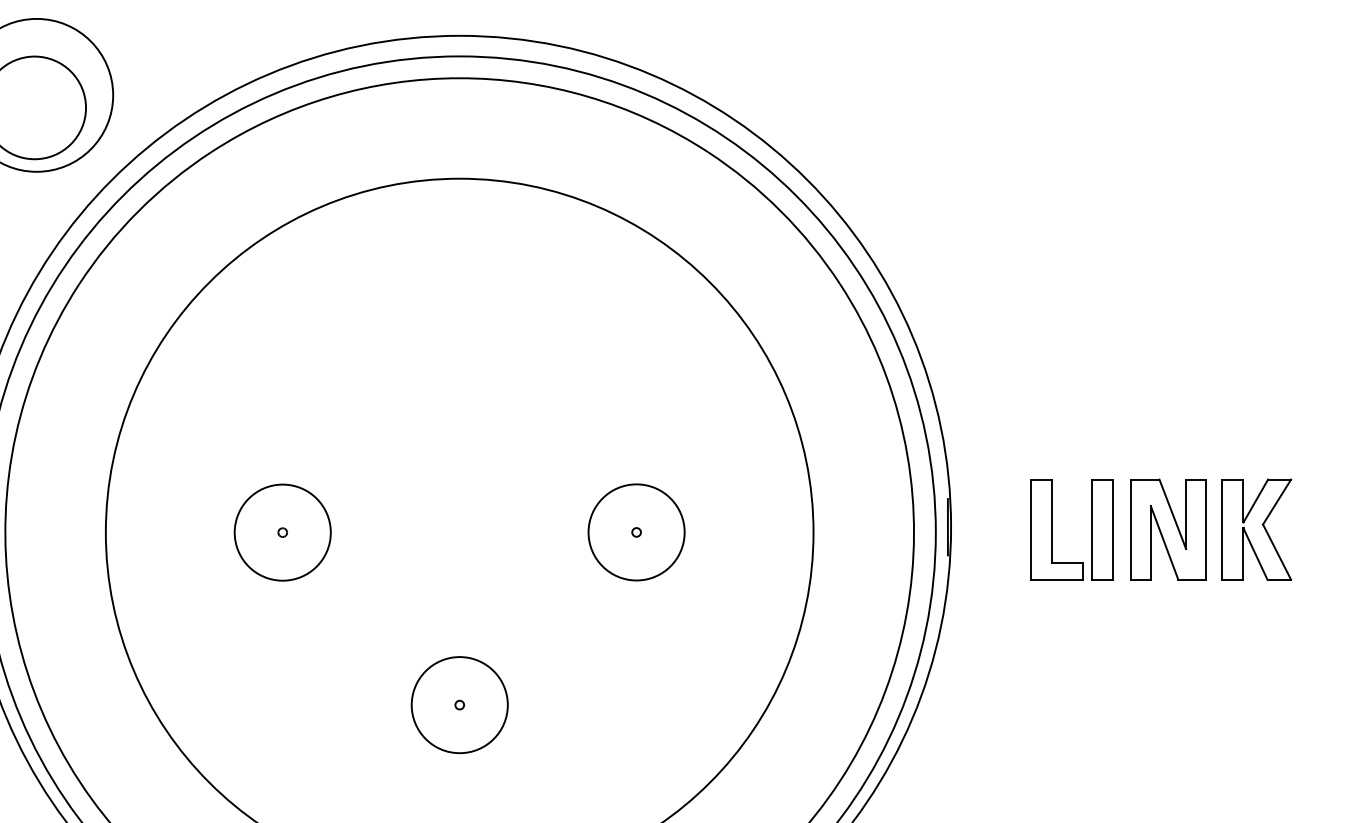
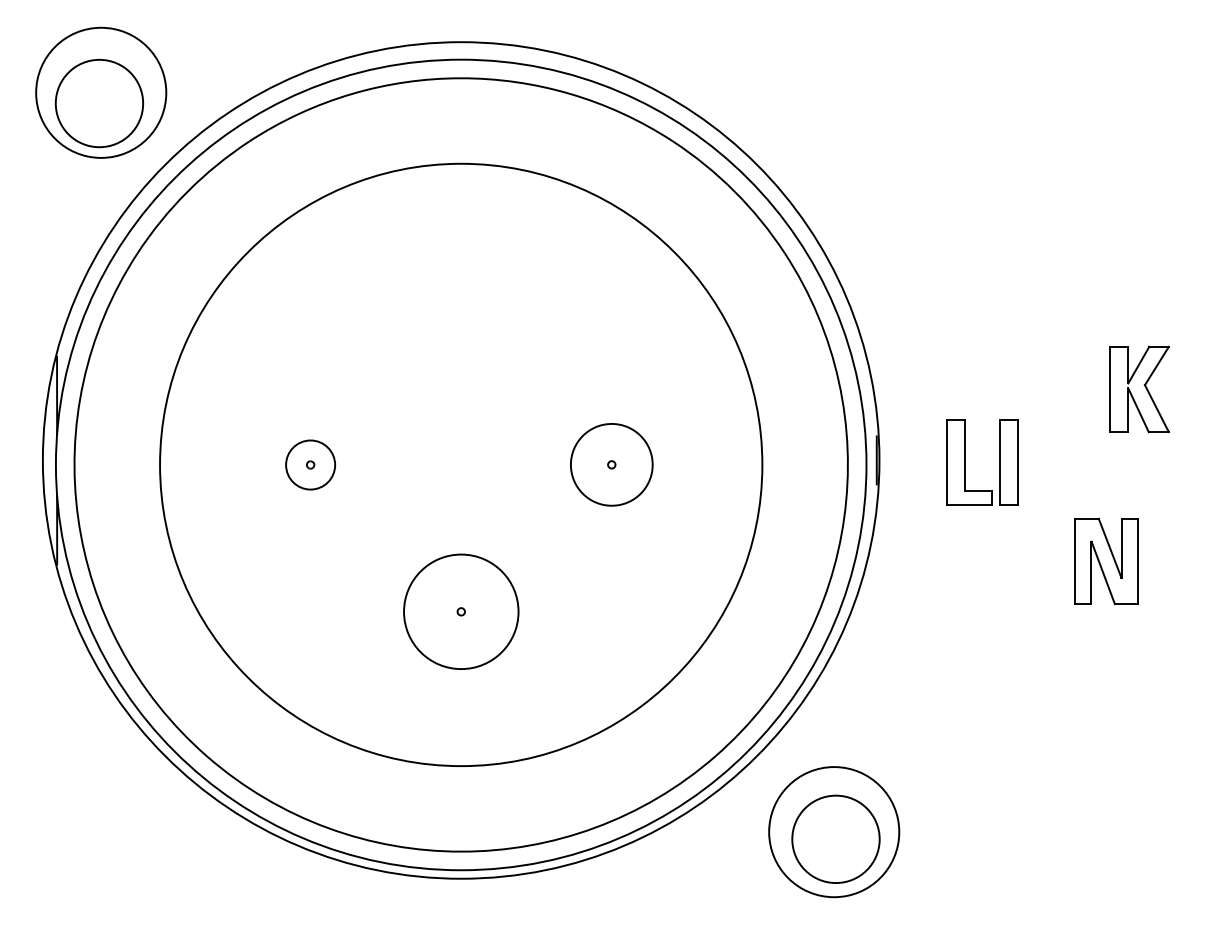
part: (1168, 529) -> (1106, 561), moved
part: (1256, 529) -> (1139, 389), moved
circle: (282, 532) -> (310, 464), size x0.6
circle: (460, 704) -> (461, 611), size x1.4

